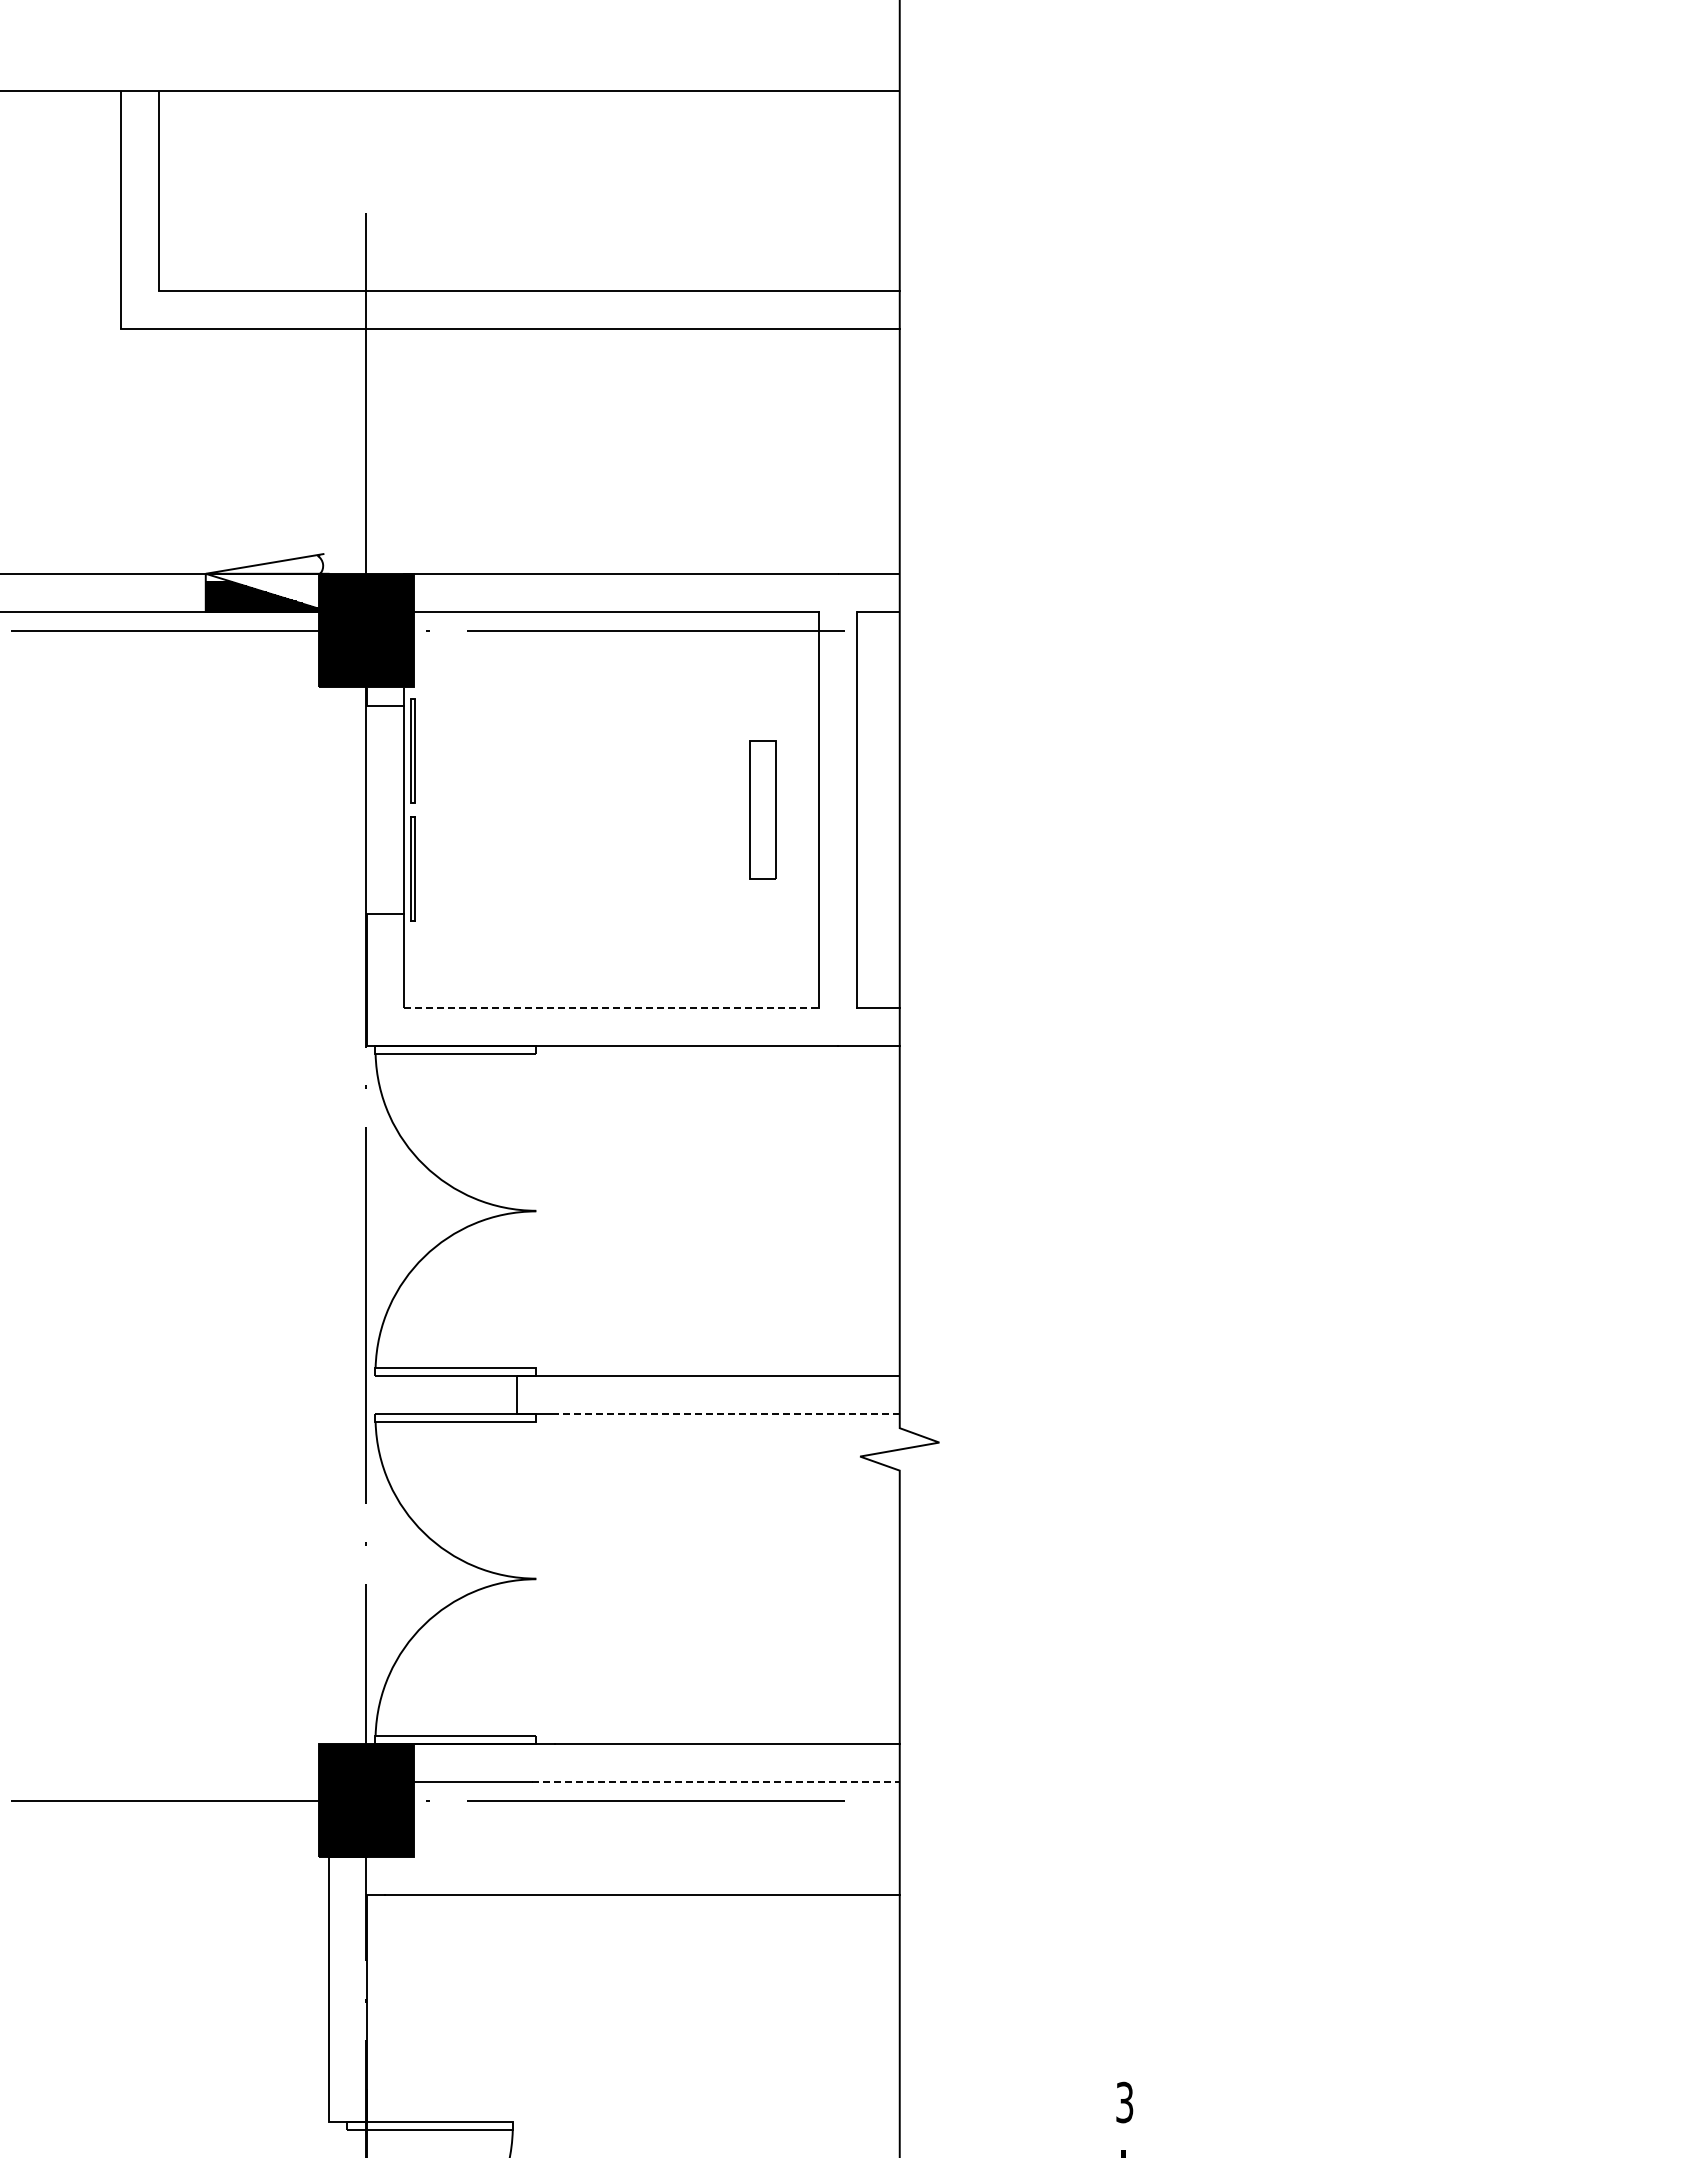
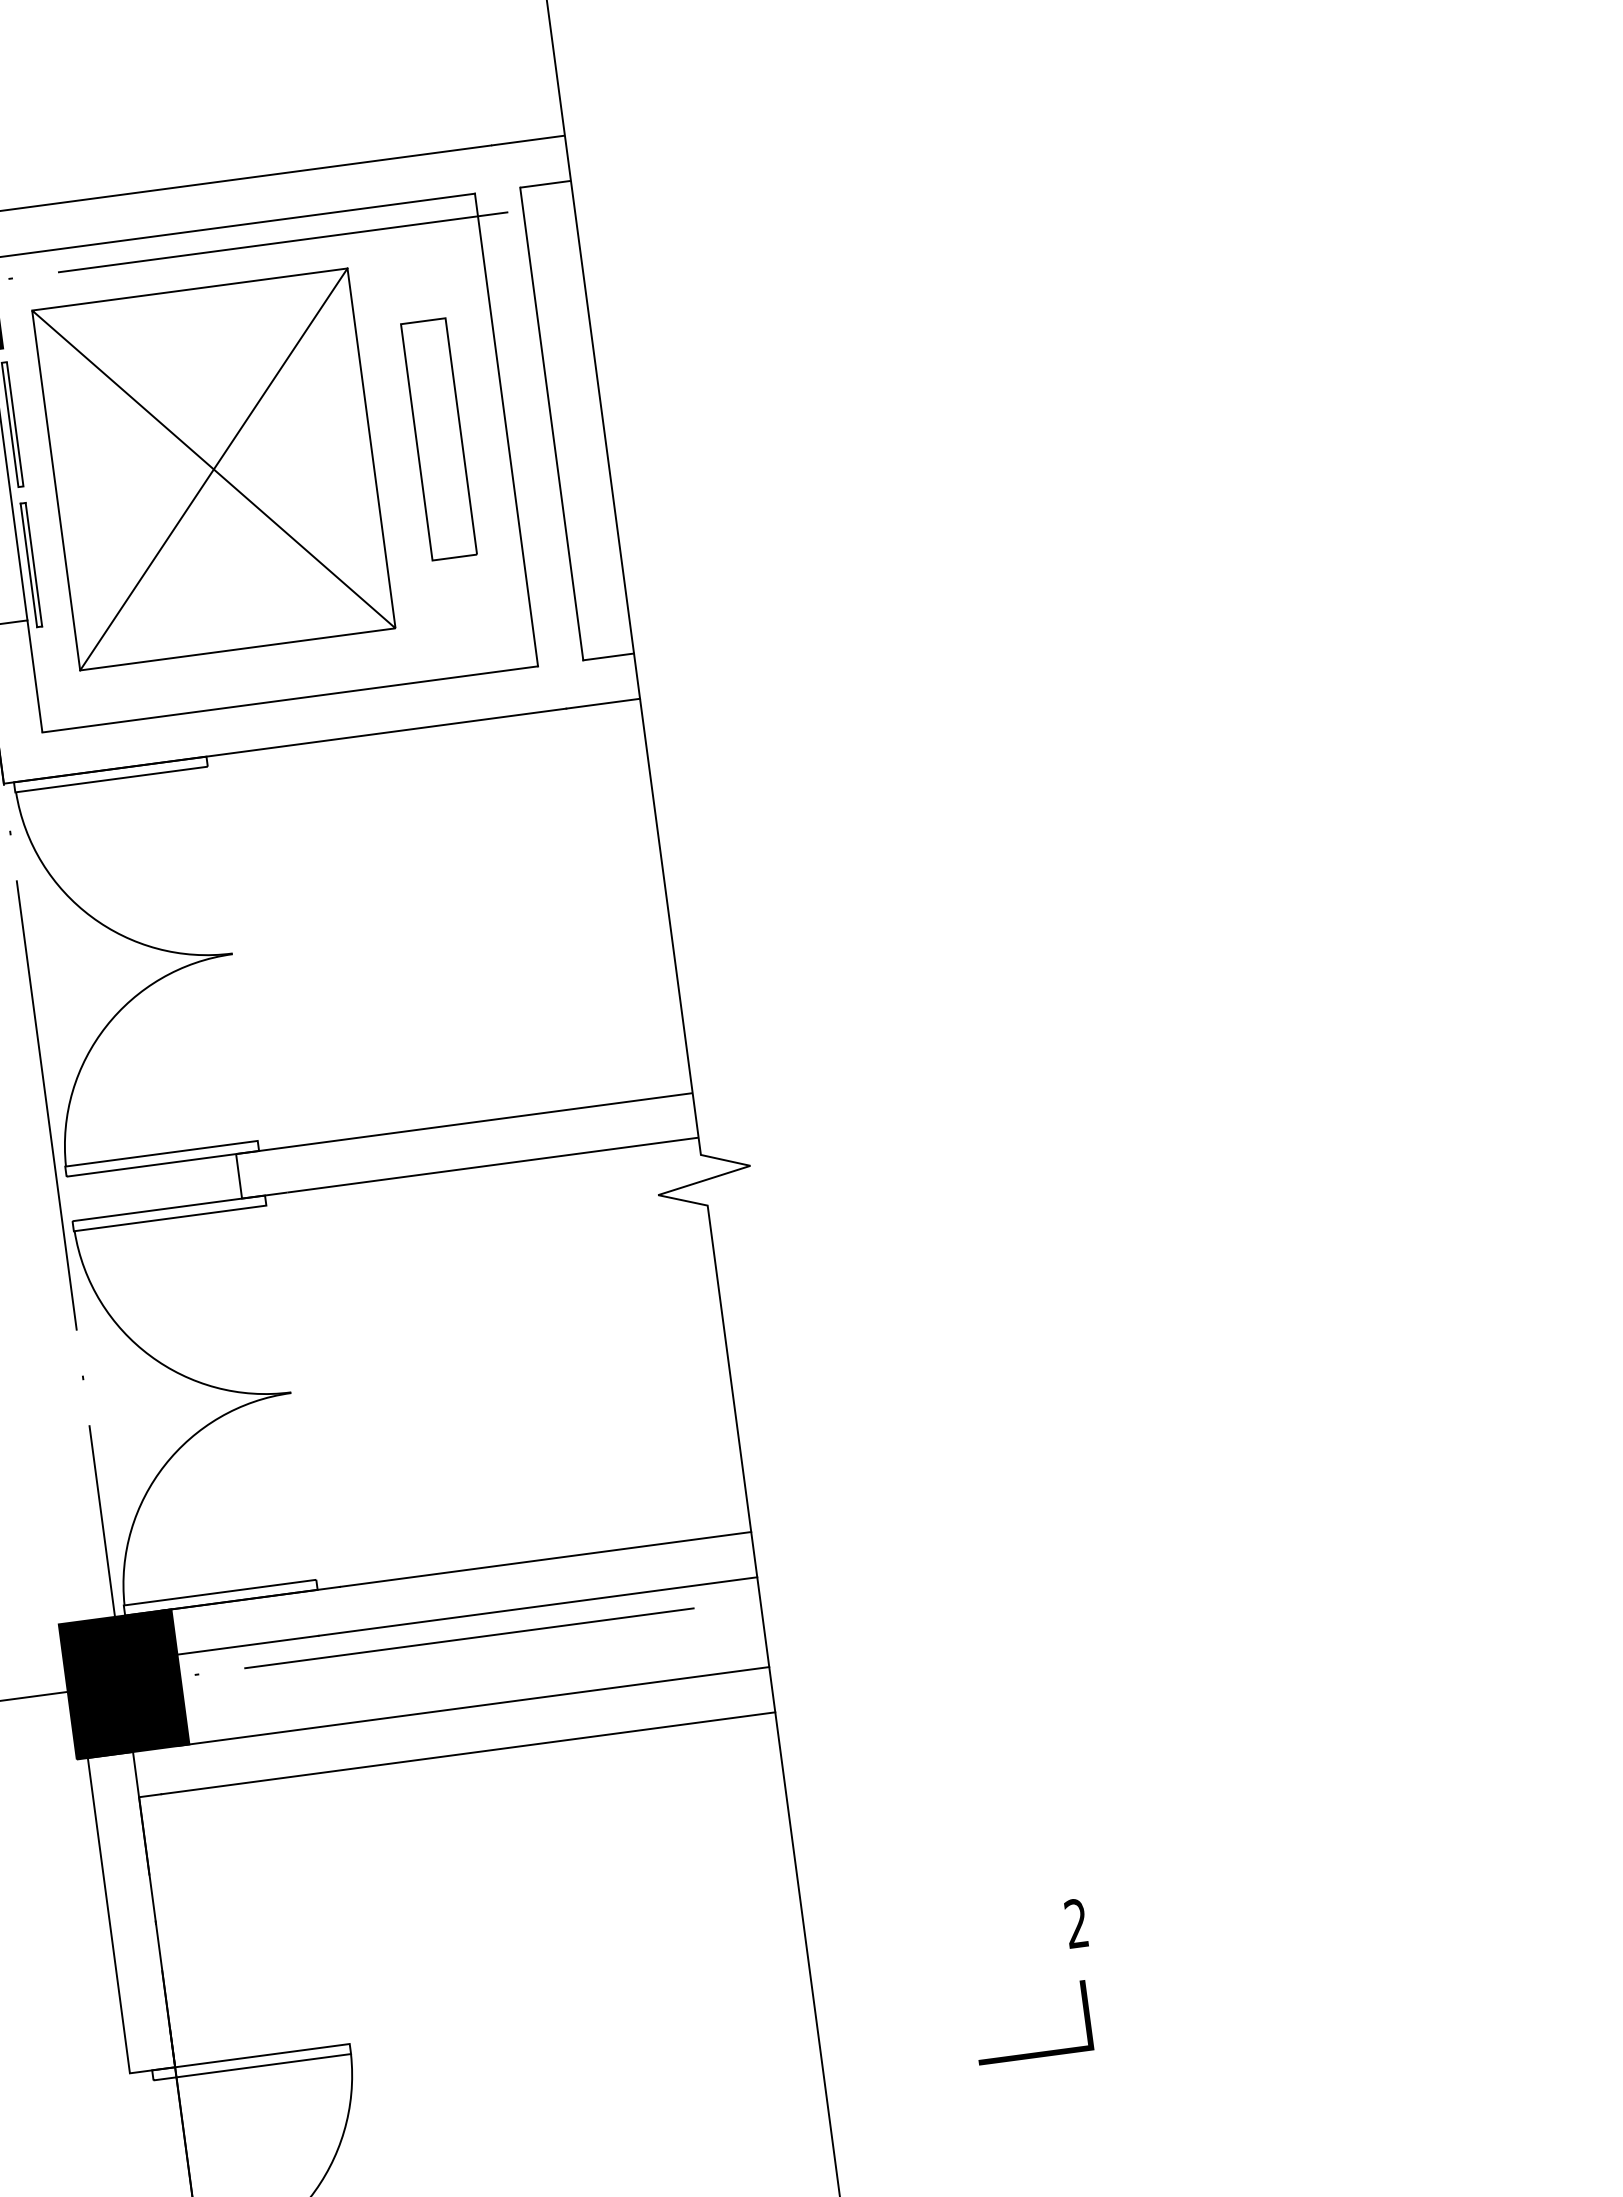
part: (573, 809) -> (213, 468), added
part: (762, 809) -> (438, 438), size x1.43
line: (611, 1007) -> (290, 698), dashed -> solid
line: (726, 1413) -> (491, 1165), dashed -> solid
line: (715, 1782) -> (537, 1607), dashed -> solid
line: (651, 1857) -> (473, 1706), added
text: (1124, 2102) -> (1076, 1923), 3 -> 2

